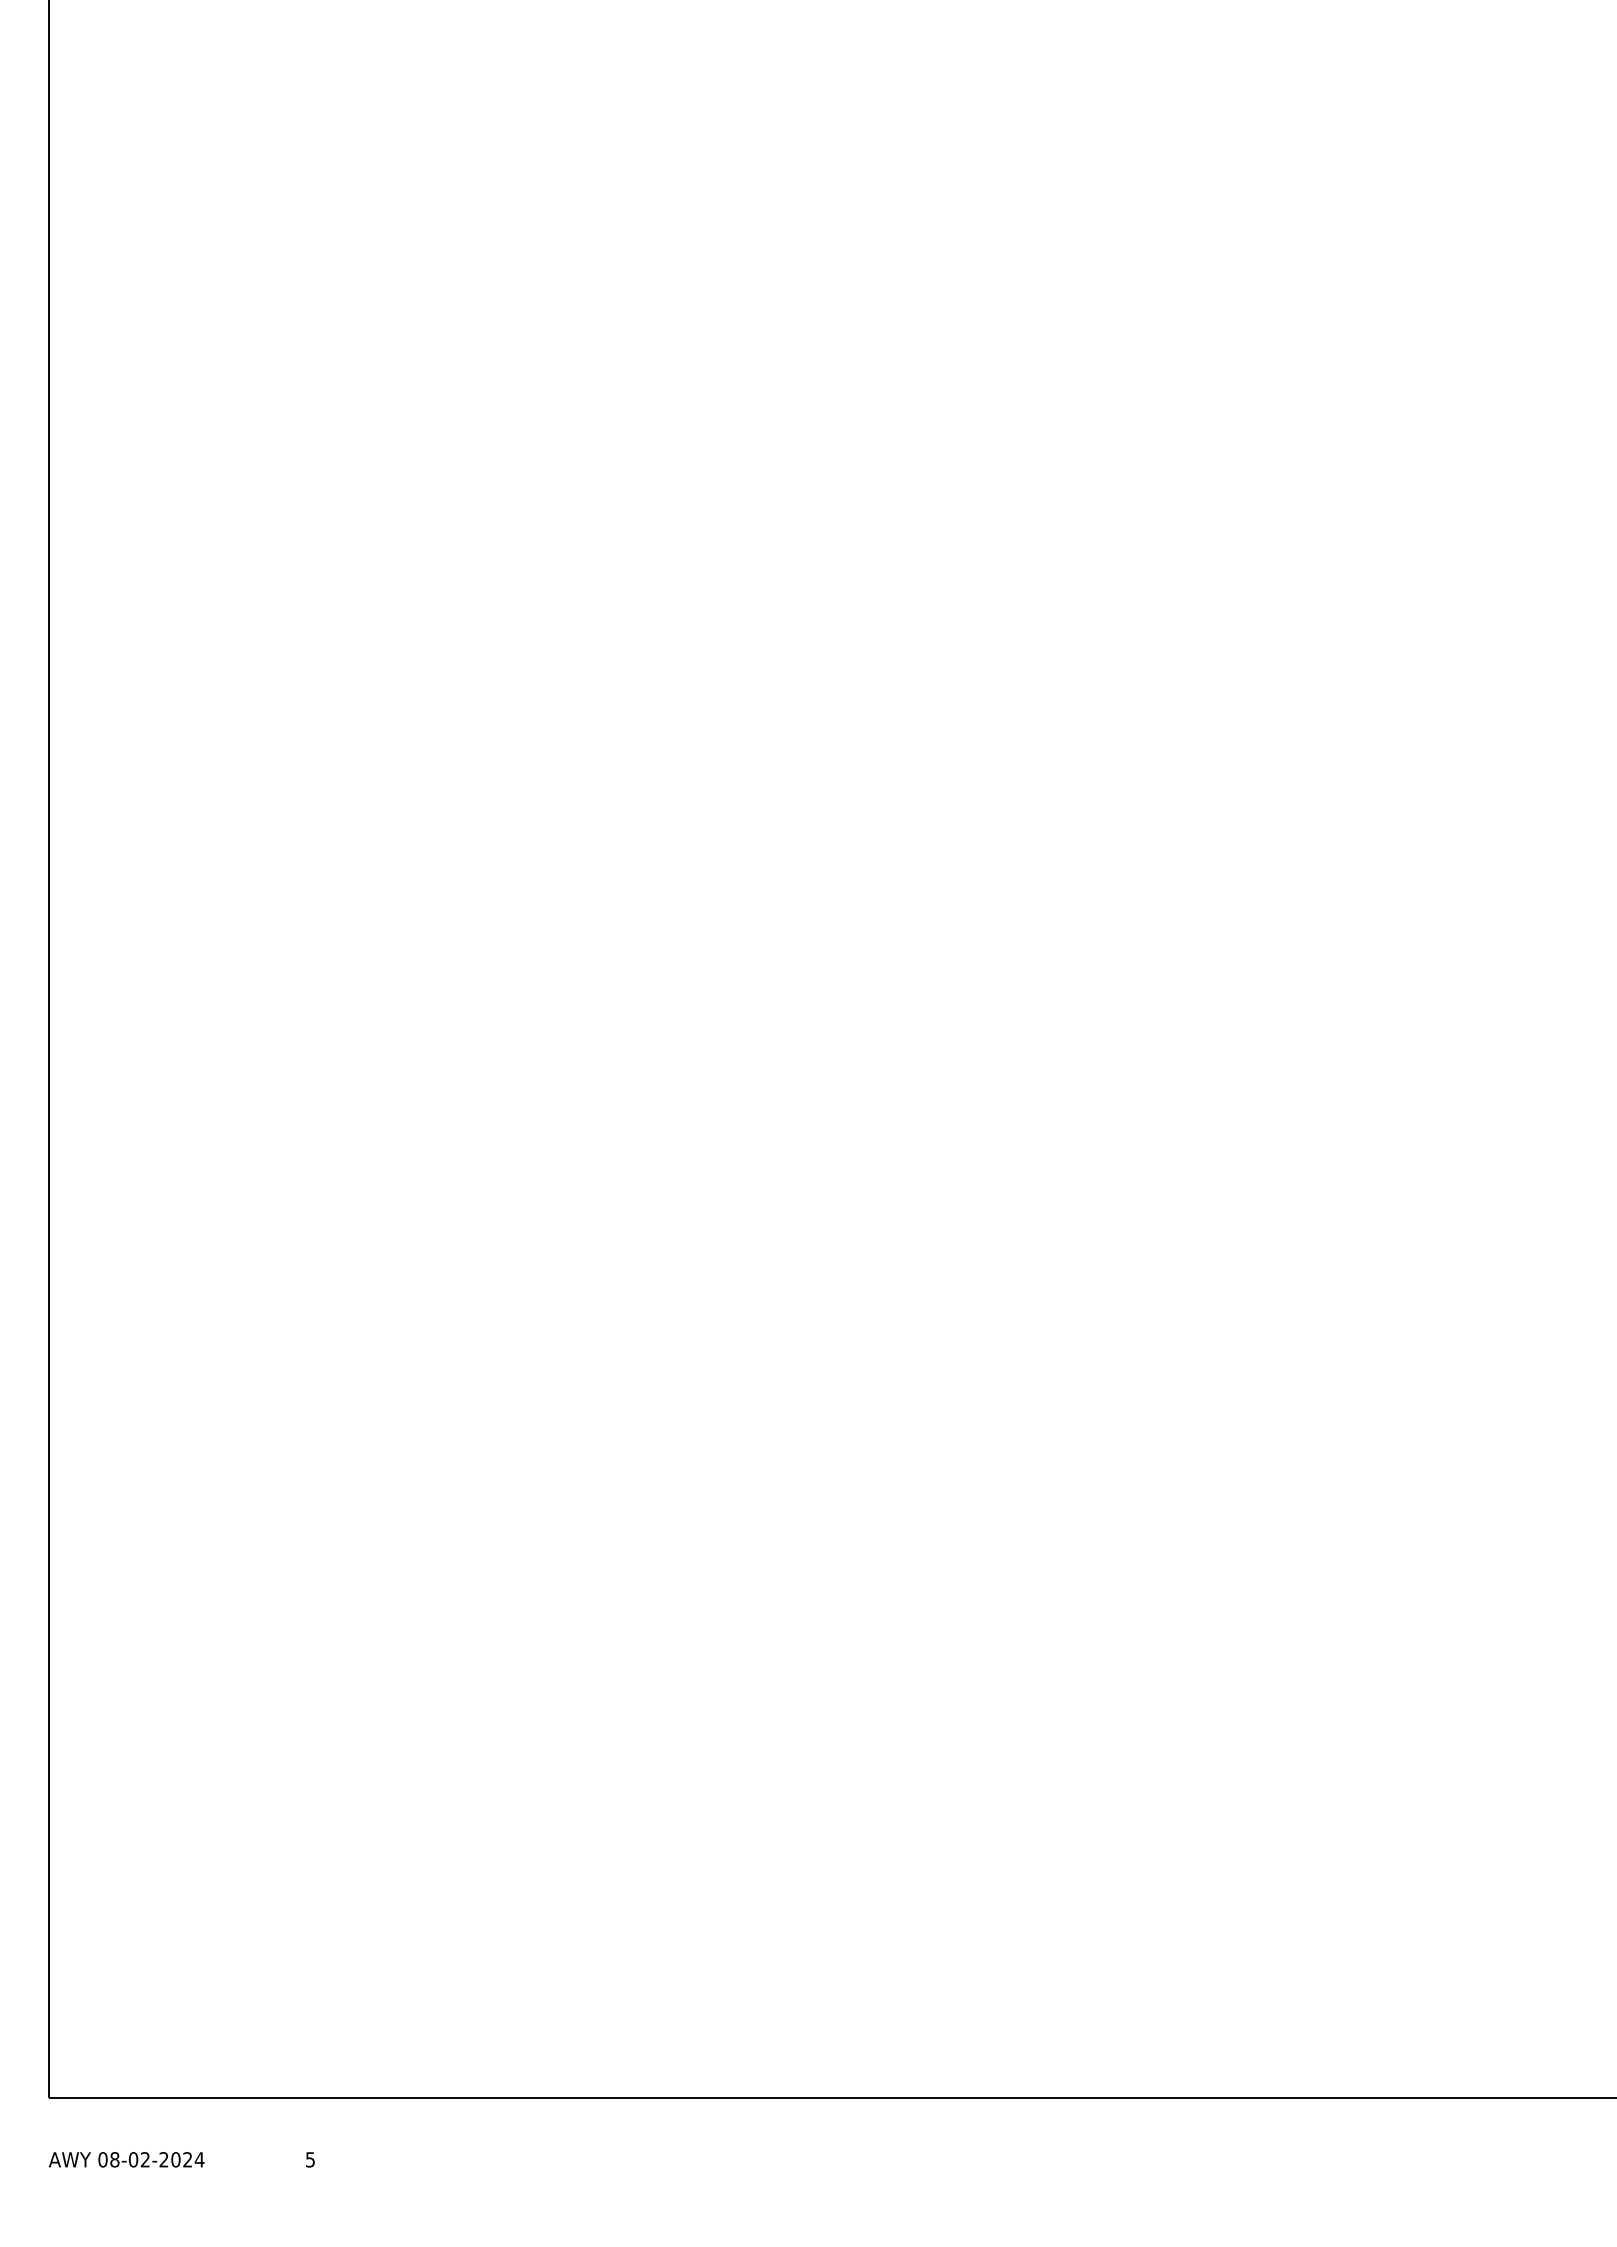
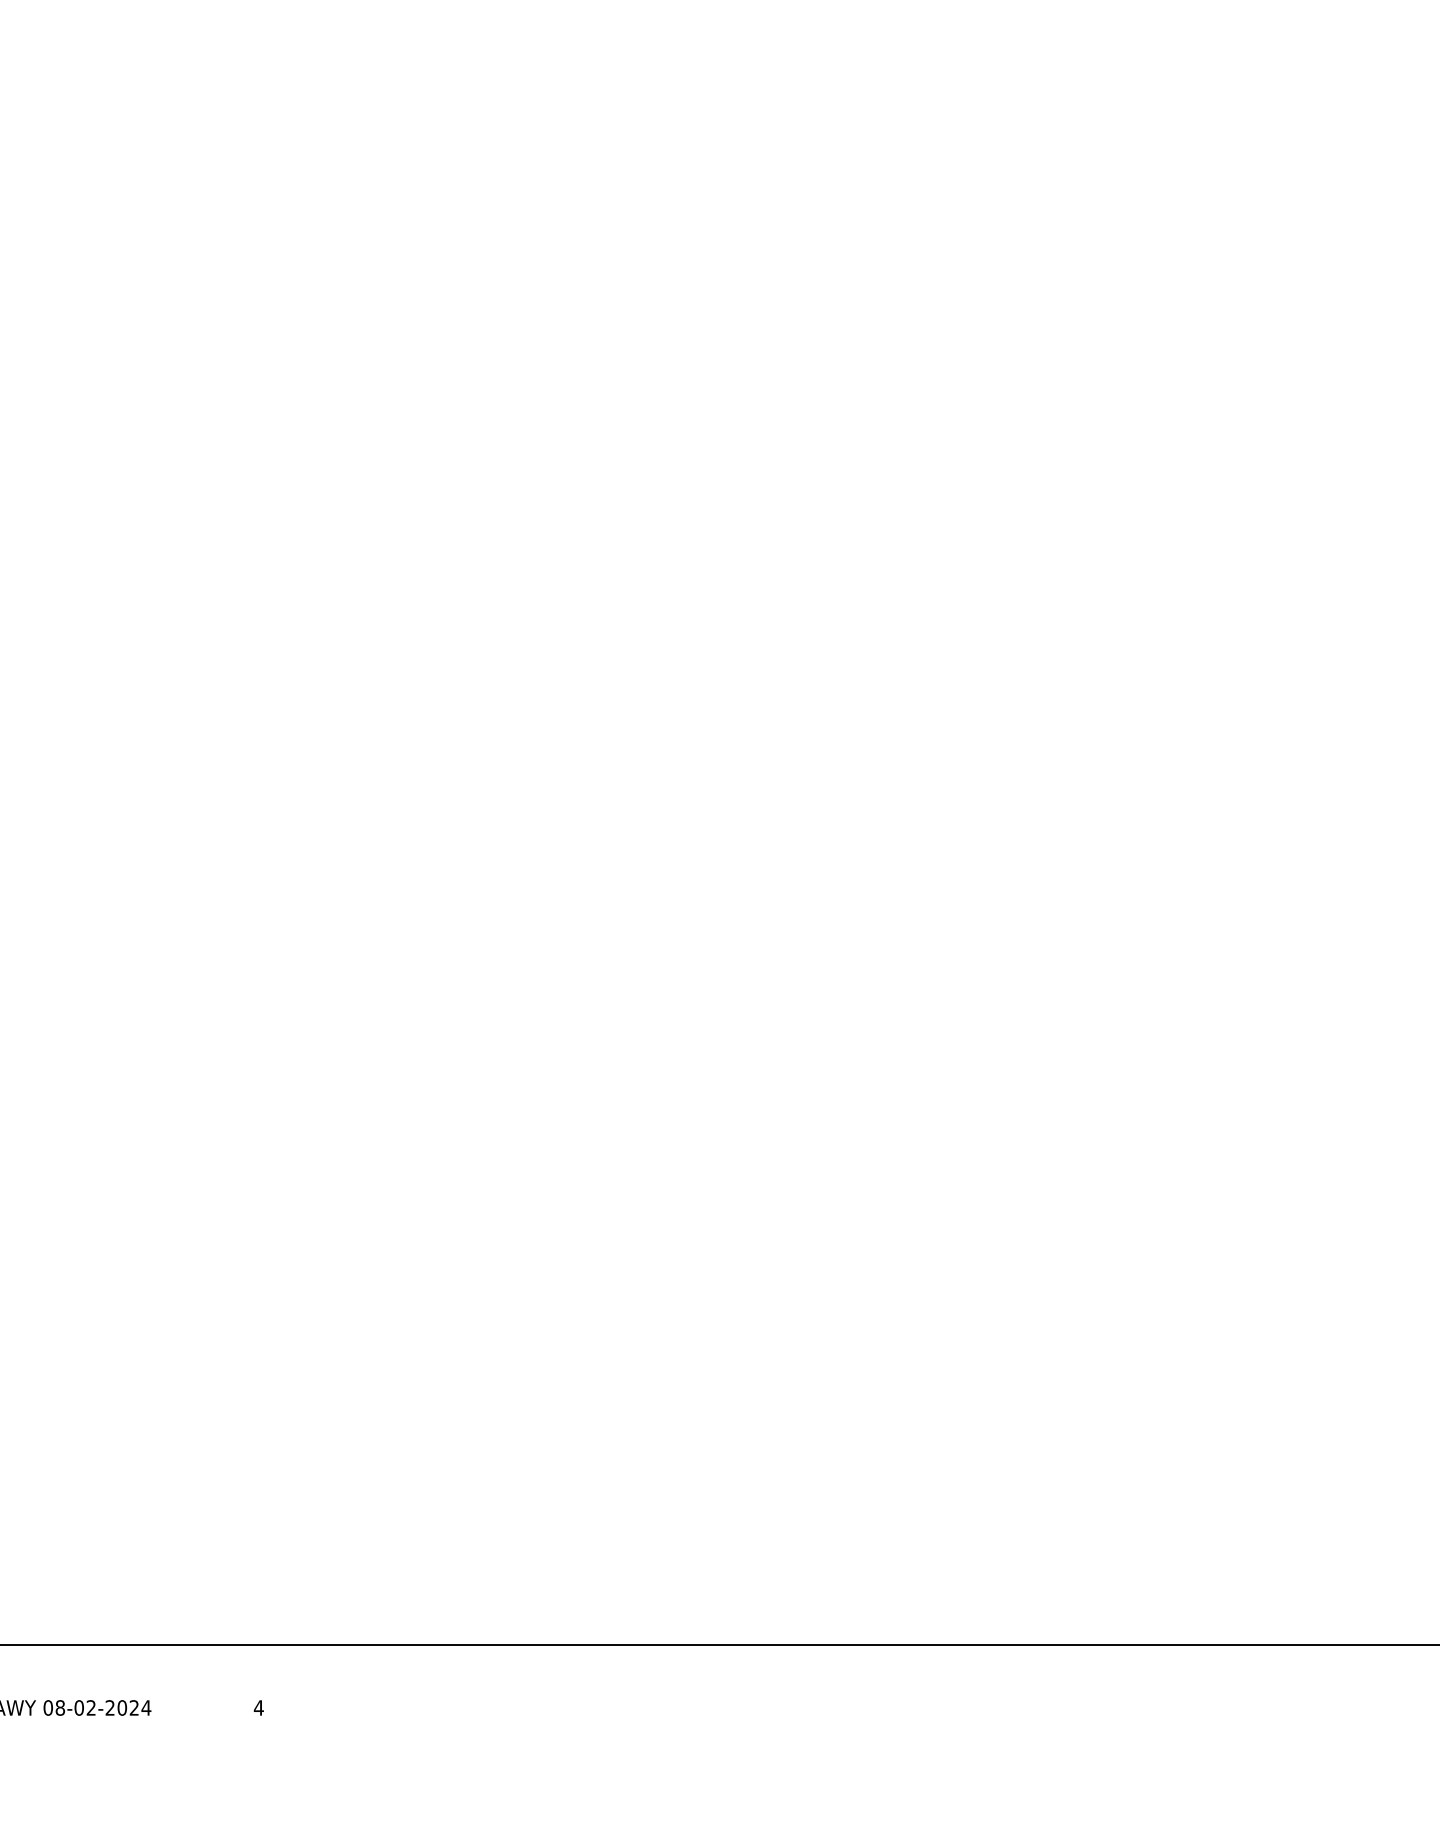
text: (310, 2159) -> (258, 1707), 5 -> 4

